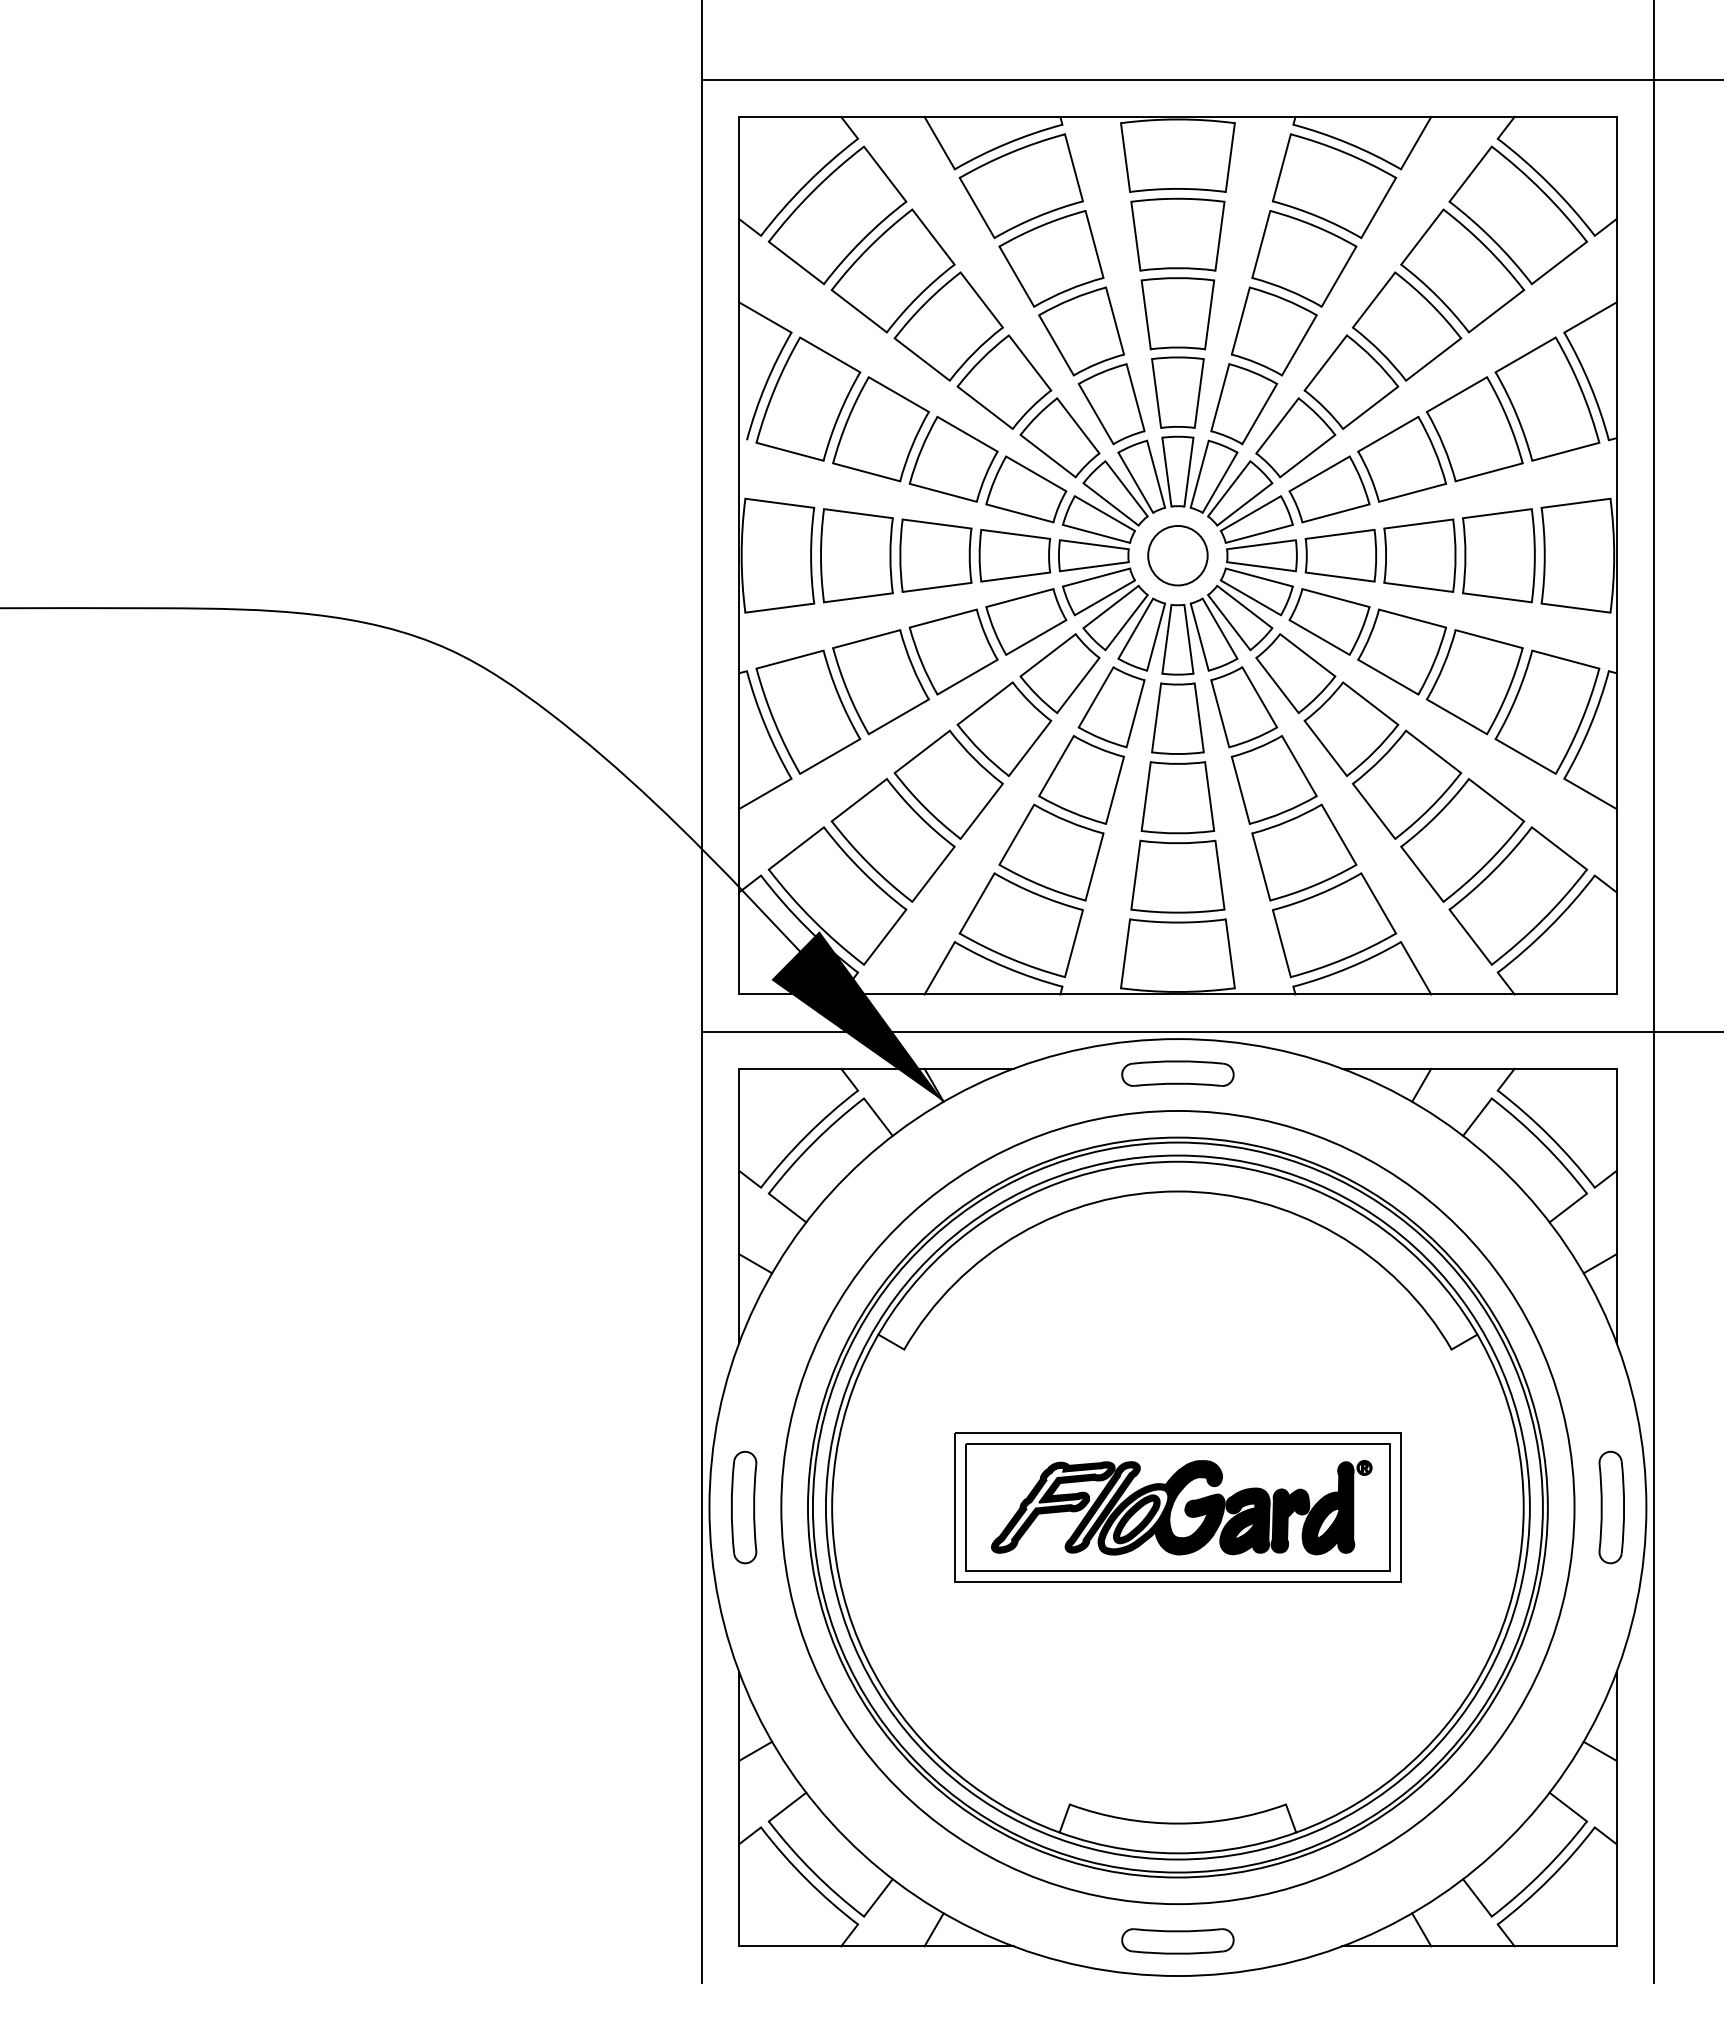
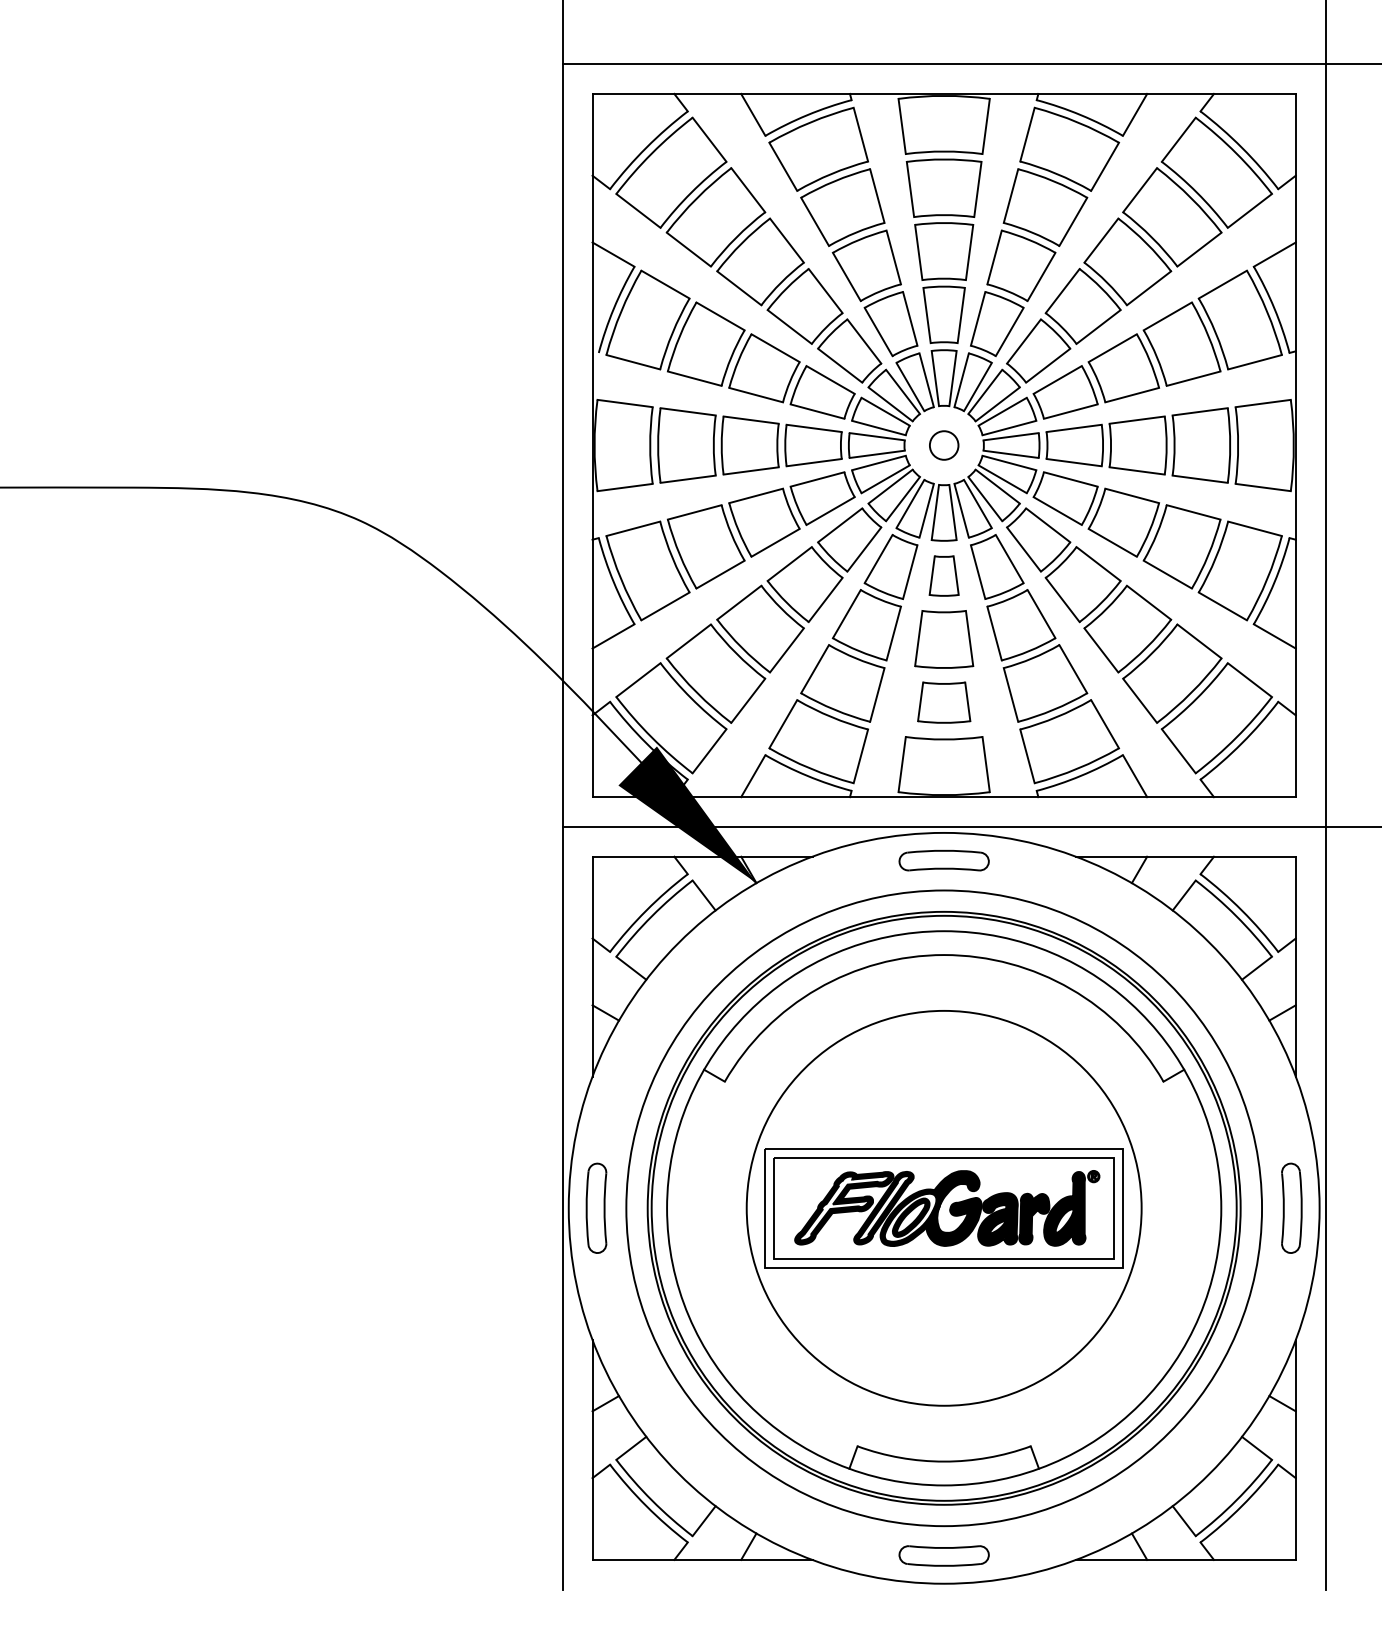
circle: (1177, 555) -> (943, 445), size x0.6
part: (1177, 718) -> (943, 575), size x0.7
part: (1177, 876) -> (943, 702), size x0.7
circle: (1177, 1507) -> (943, 1208), size x0.7

